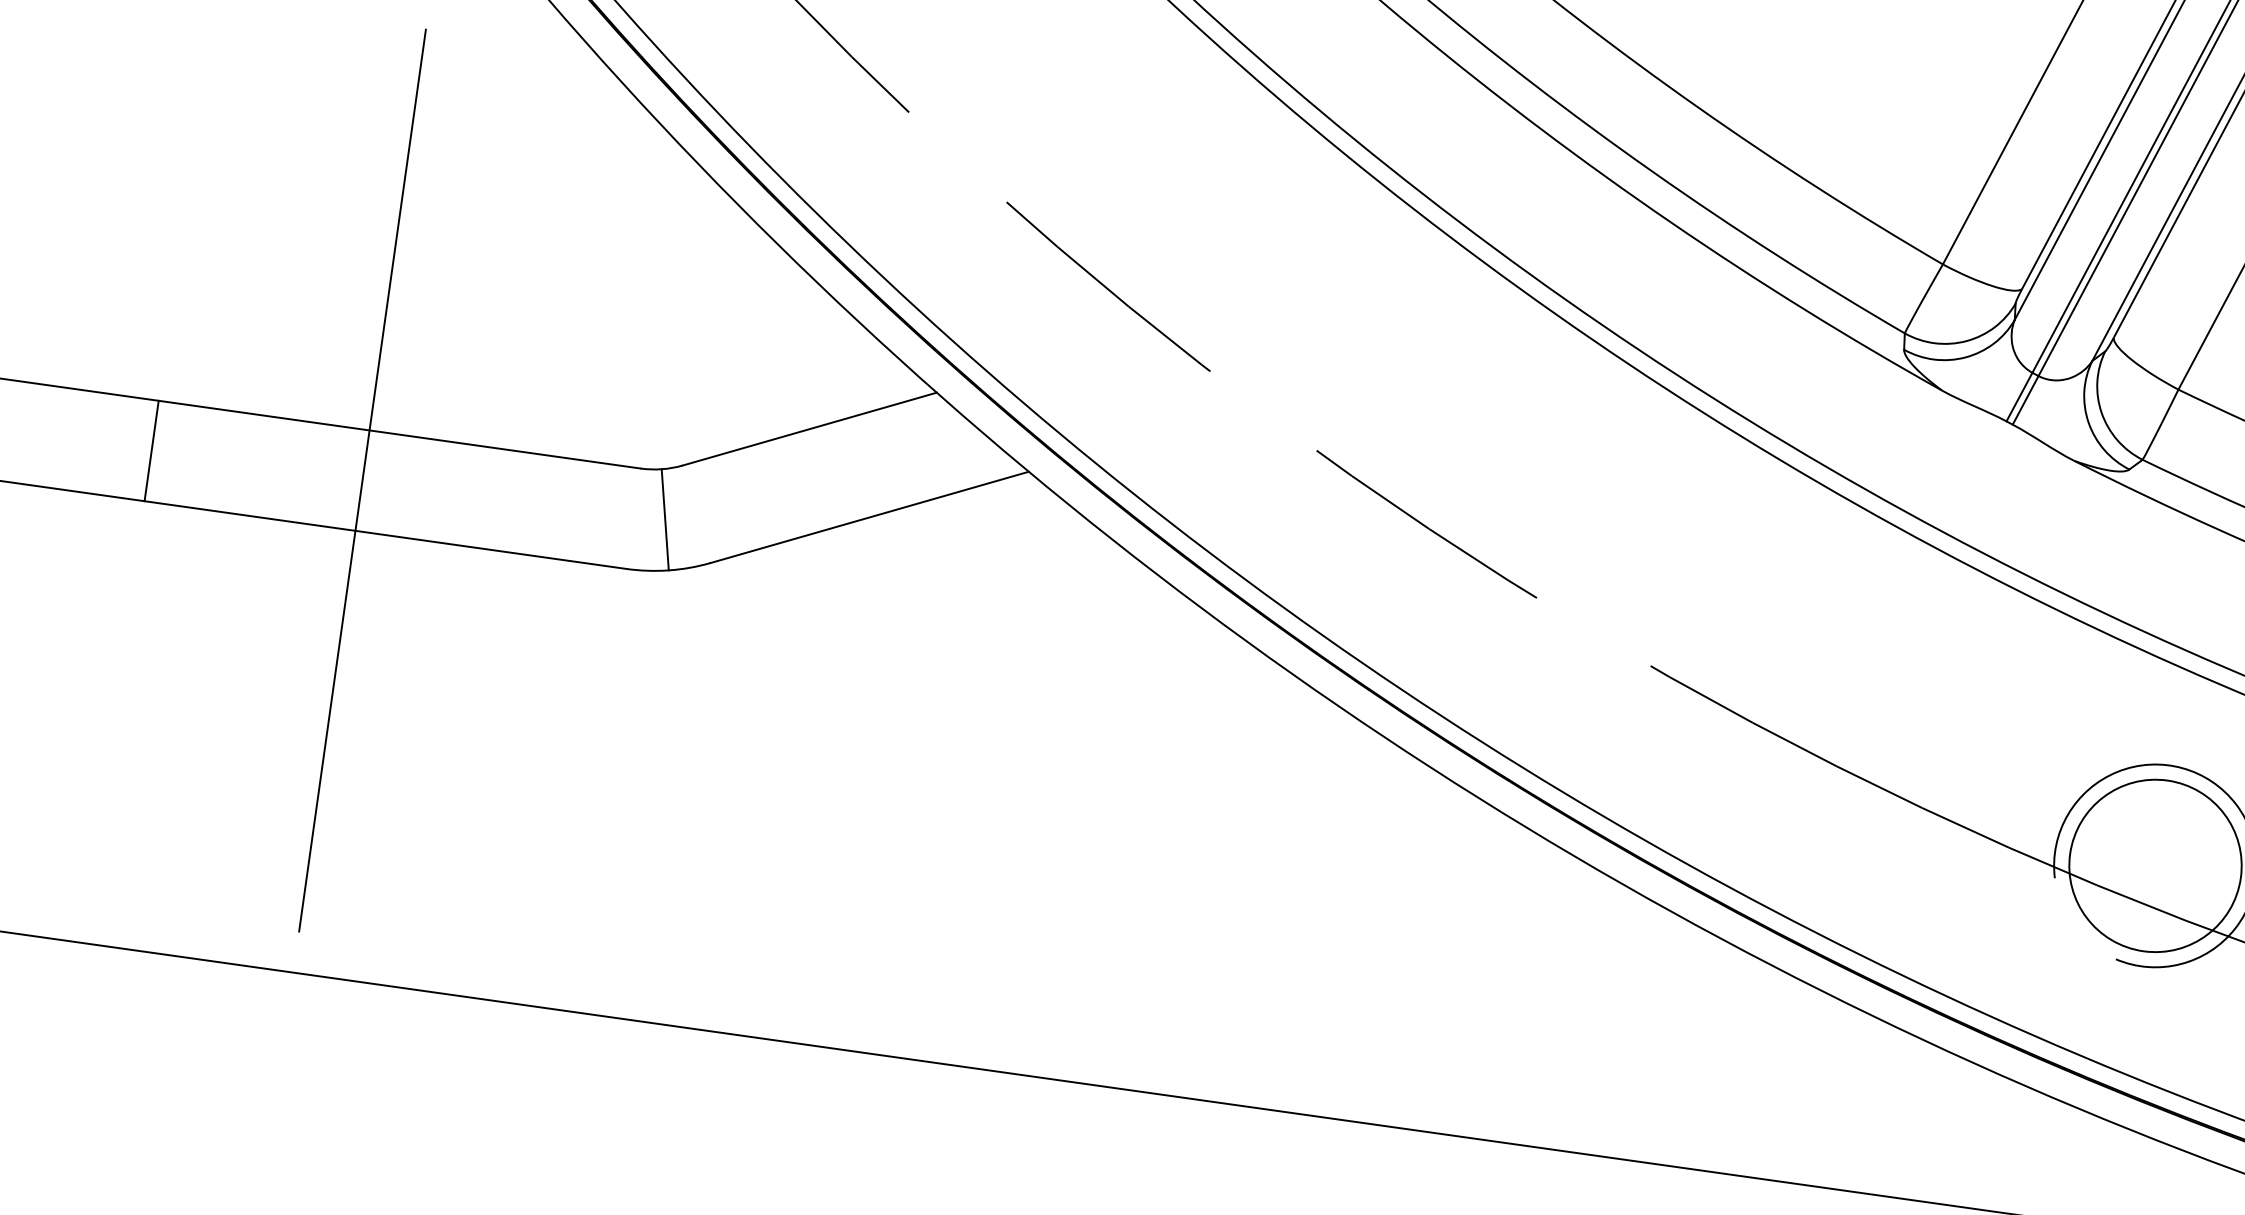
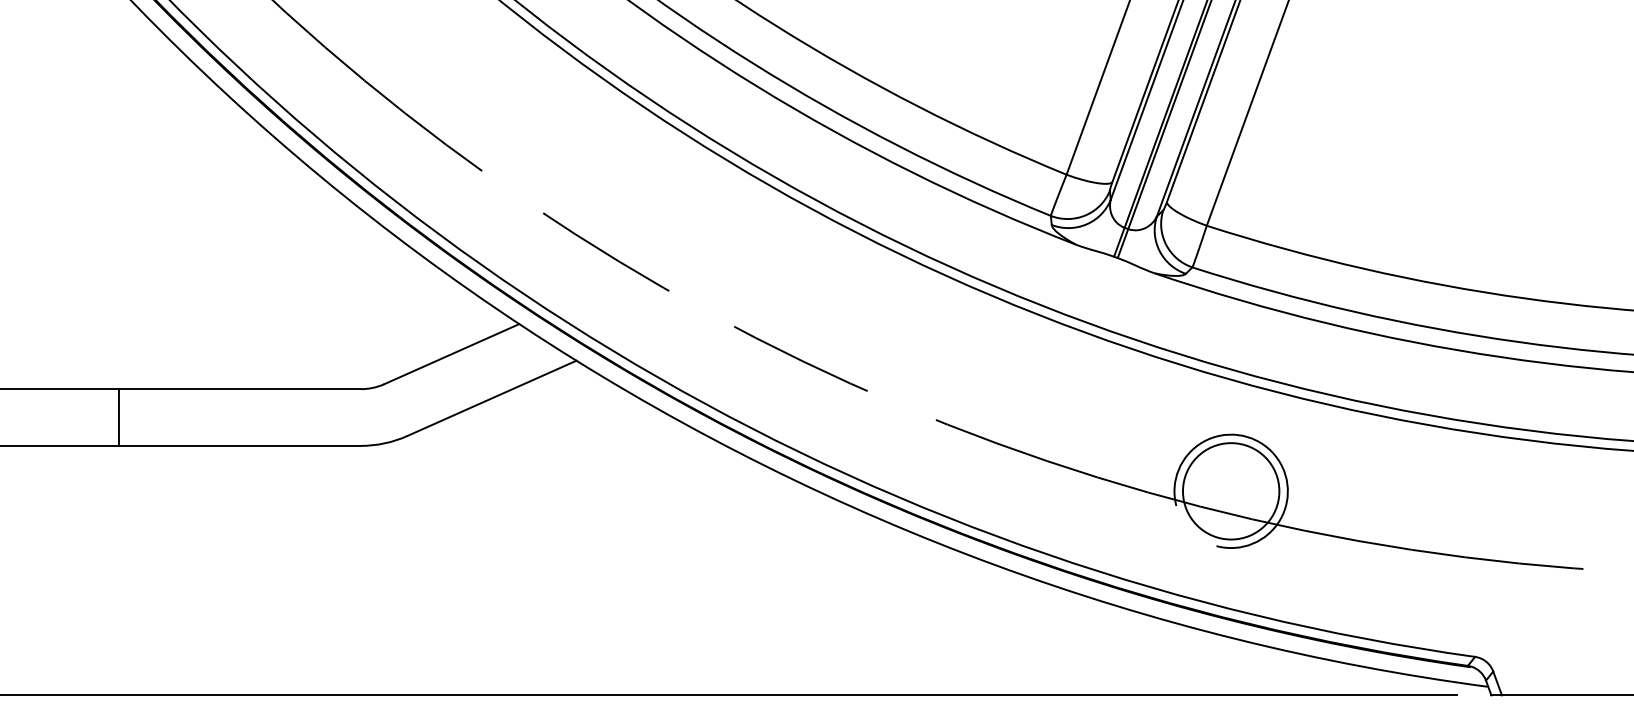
line: (152, 451) -> (119, 417), moved
line: (363, 480) -> (208, 417), removed
line: (664, 519) -> (378, 415), removed

